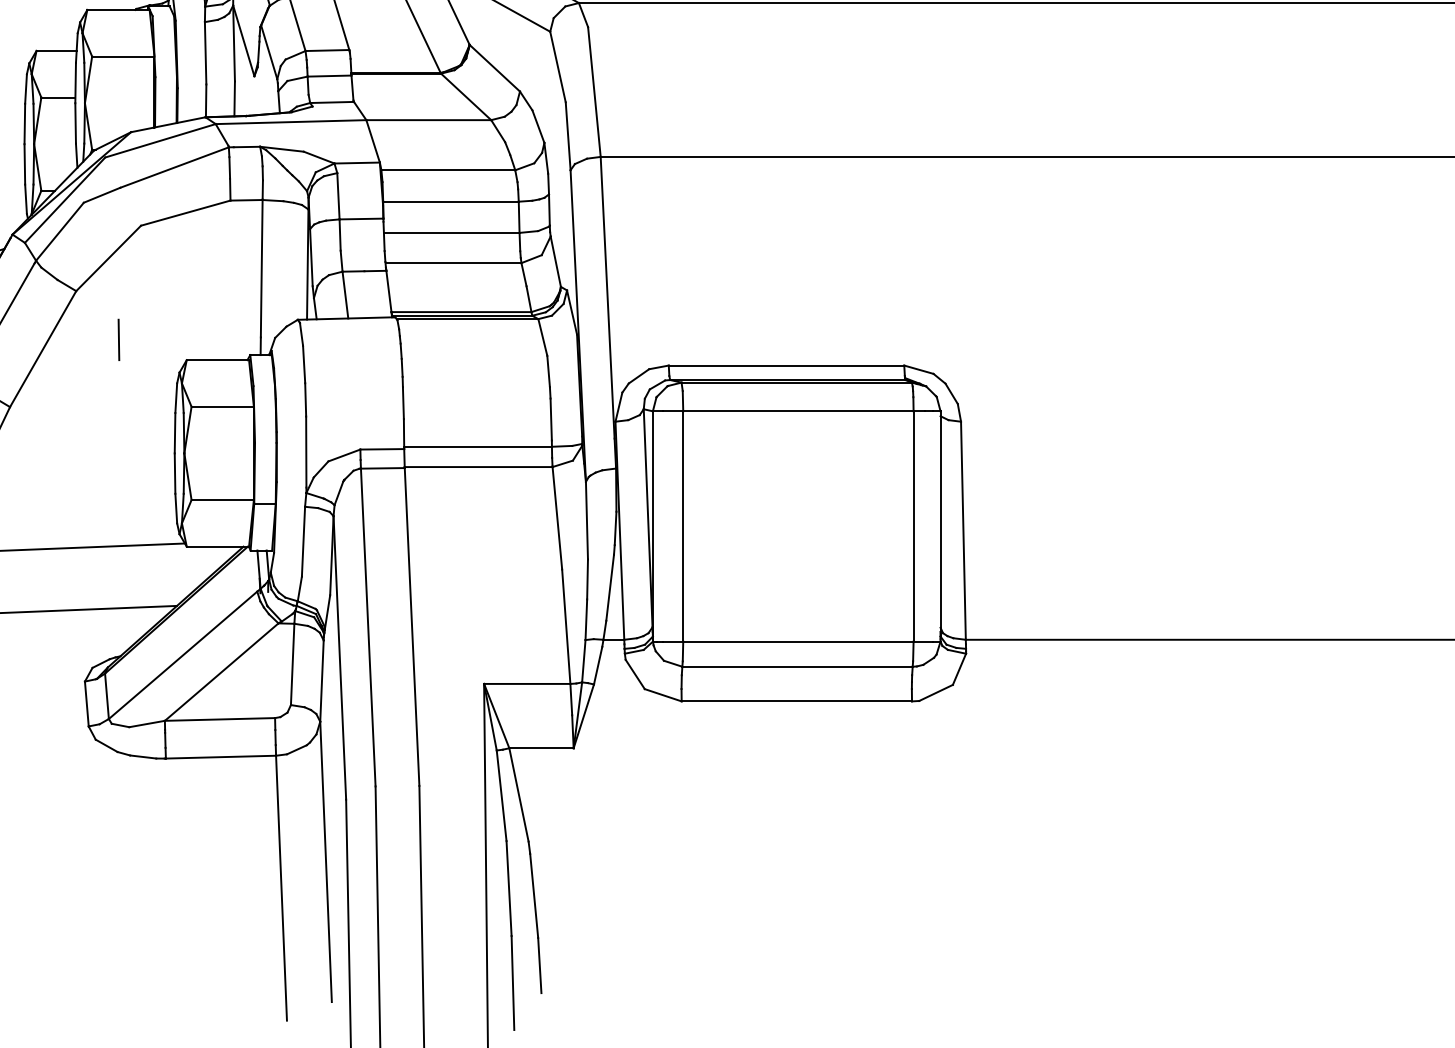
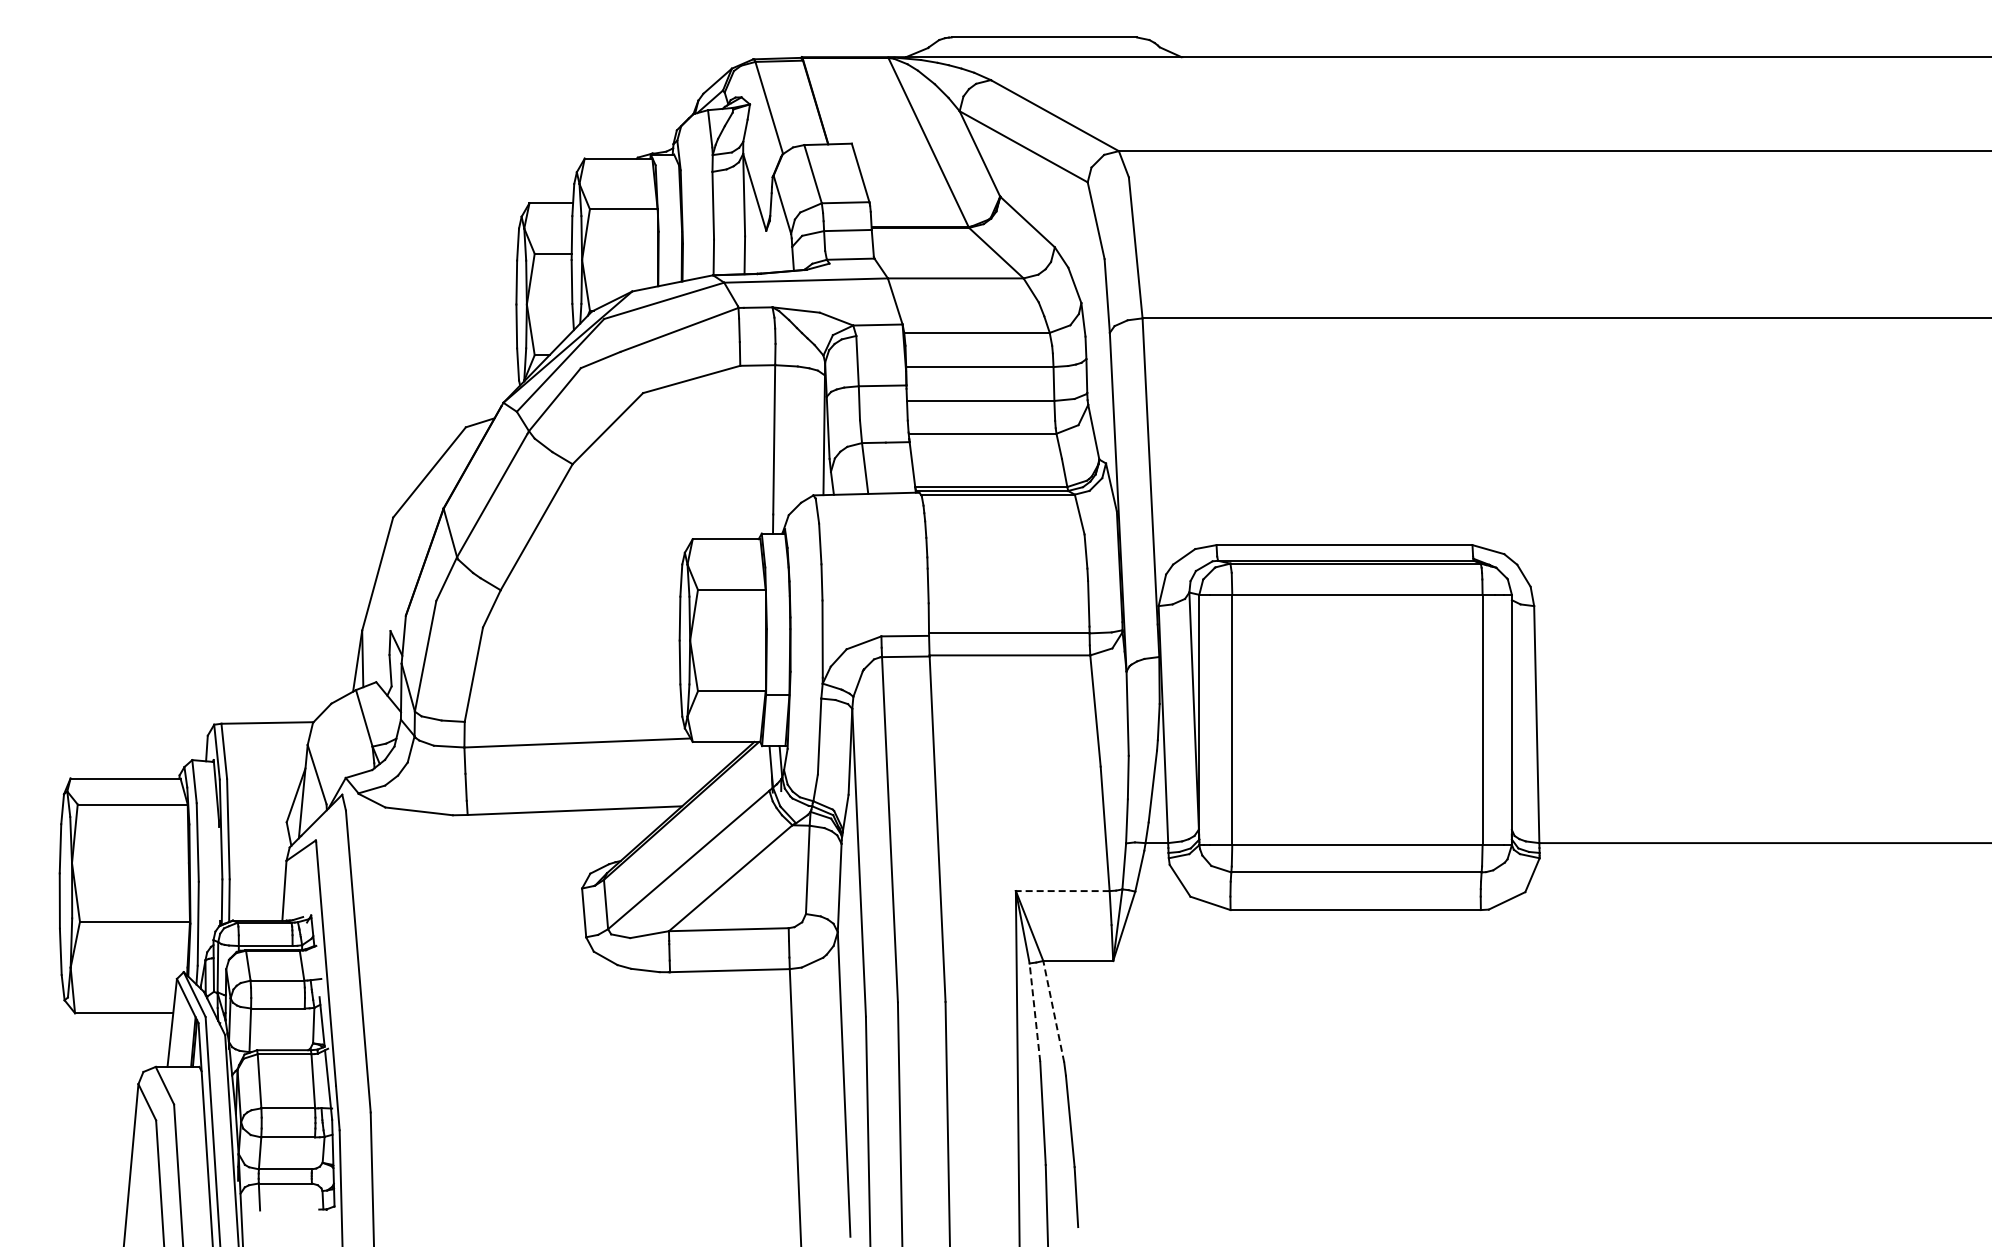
line: (118, 340) -> (618, 517), removed
line: (527, 684) -> (1062, 891), solid -> dashed
line: (518, 794) -> (1053, 1011), solid -> dashed
line: (501, 795) -> (1034, 1012), solid -> dashed

